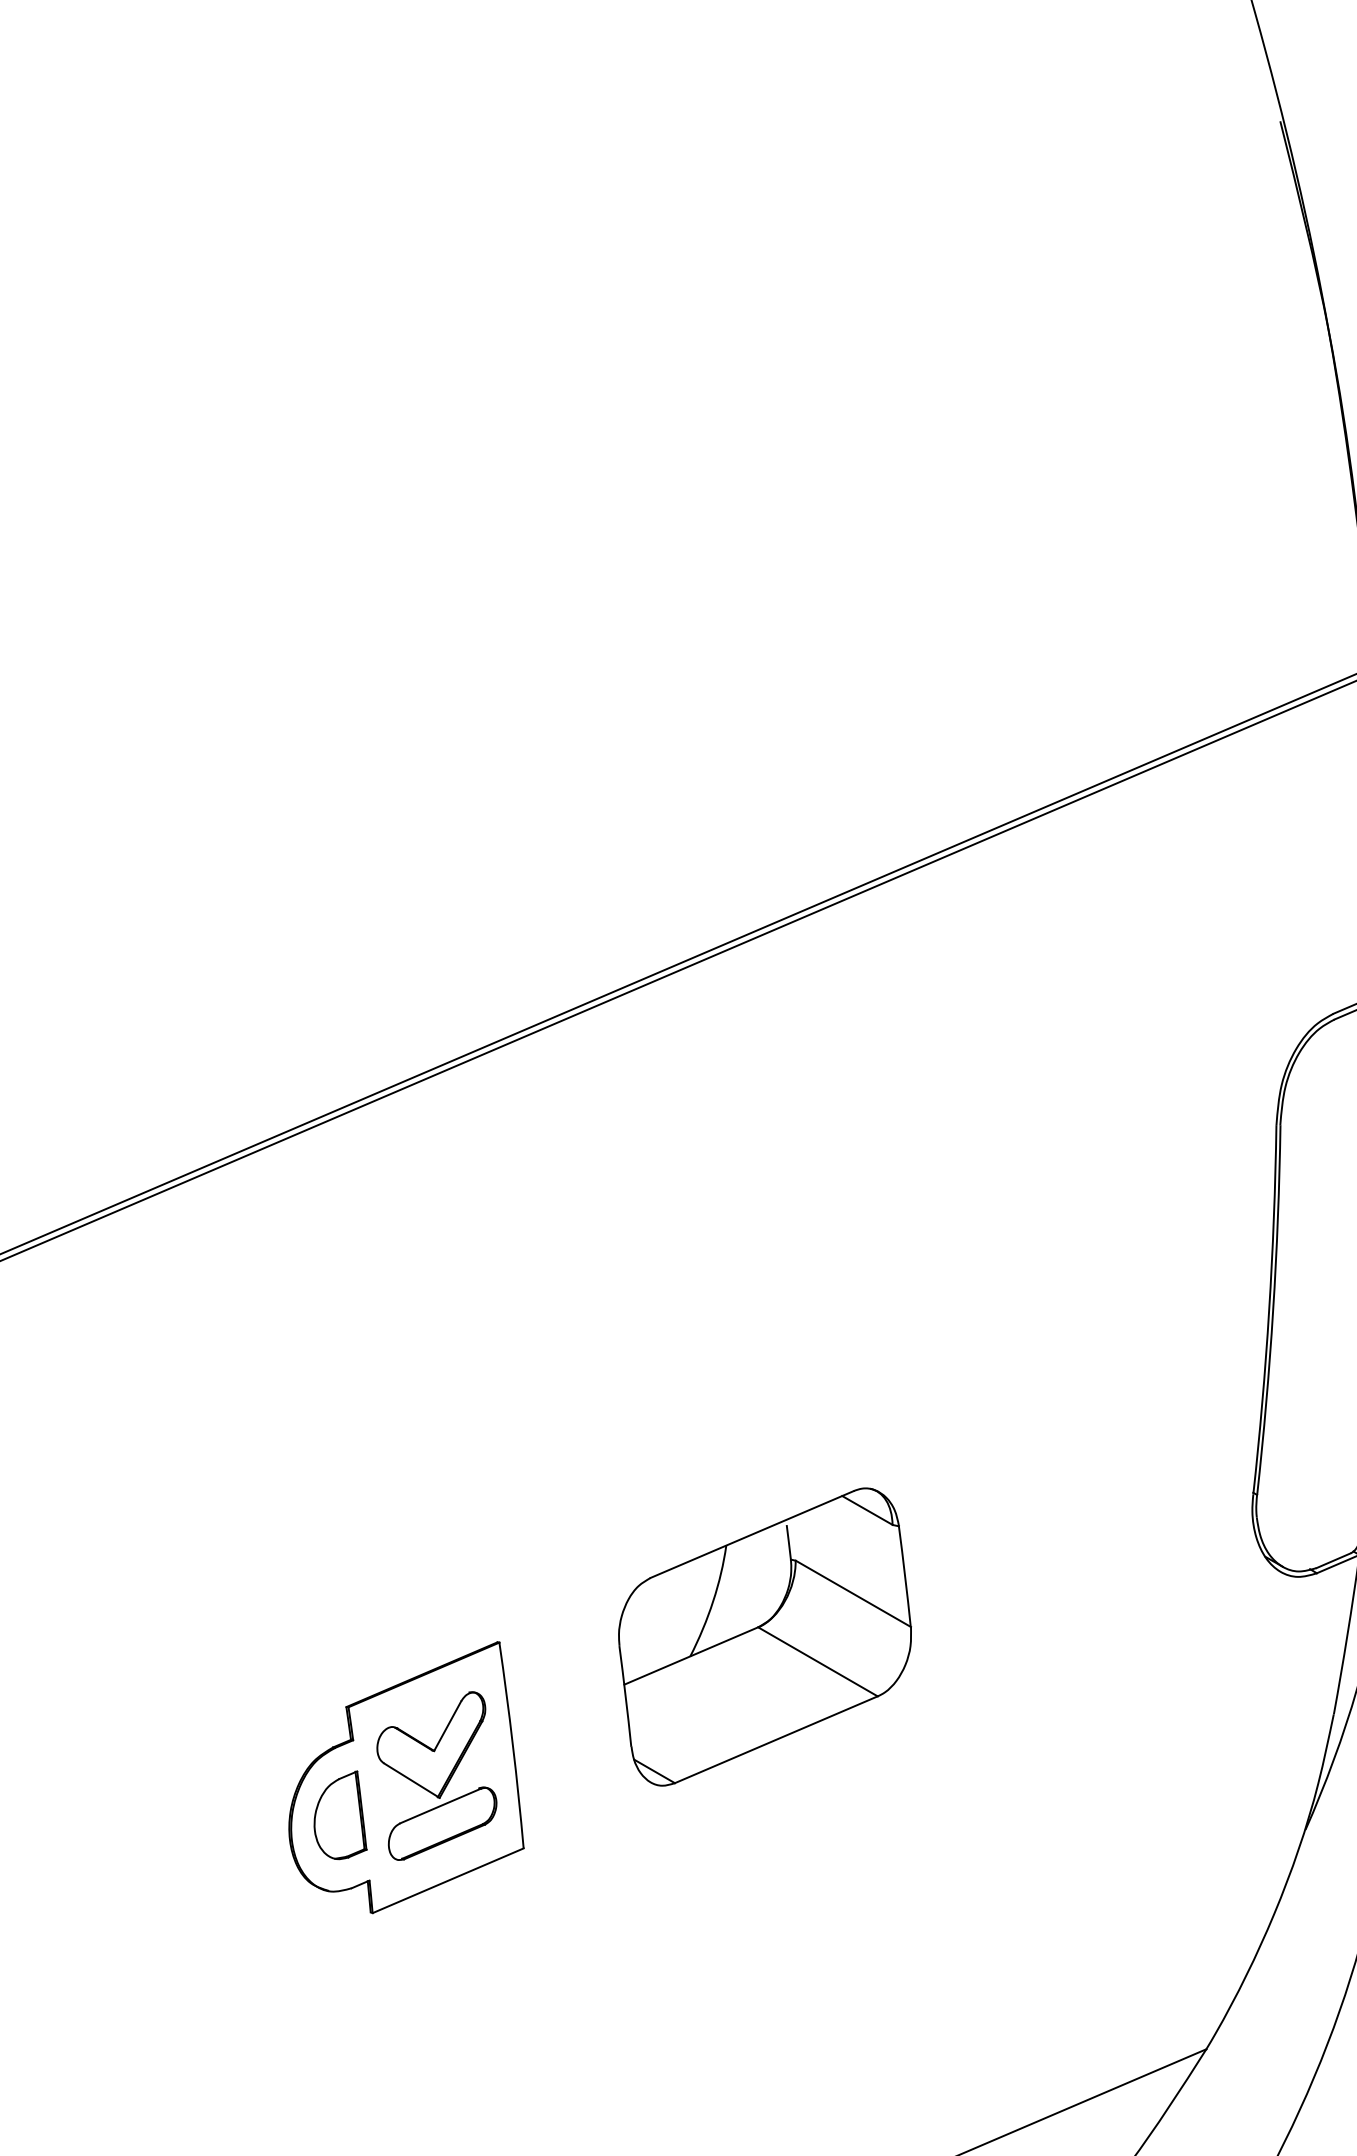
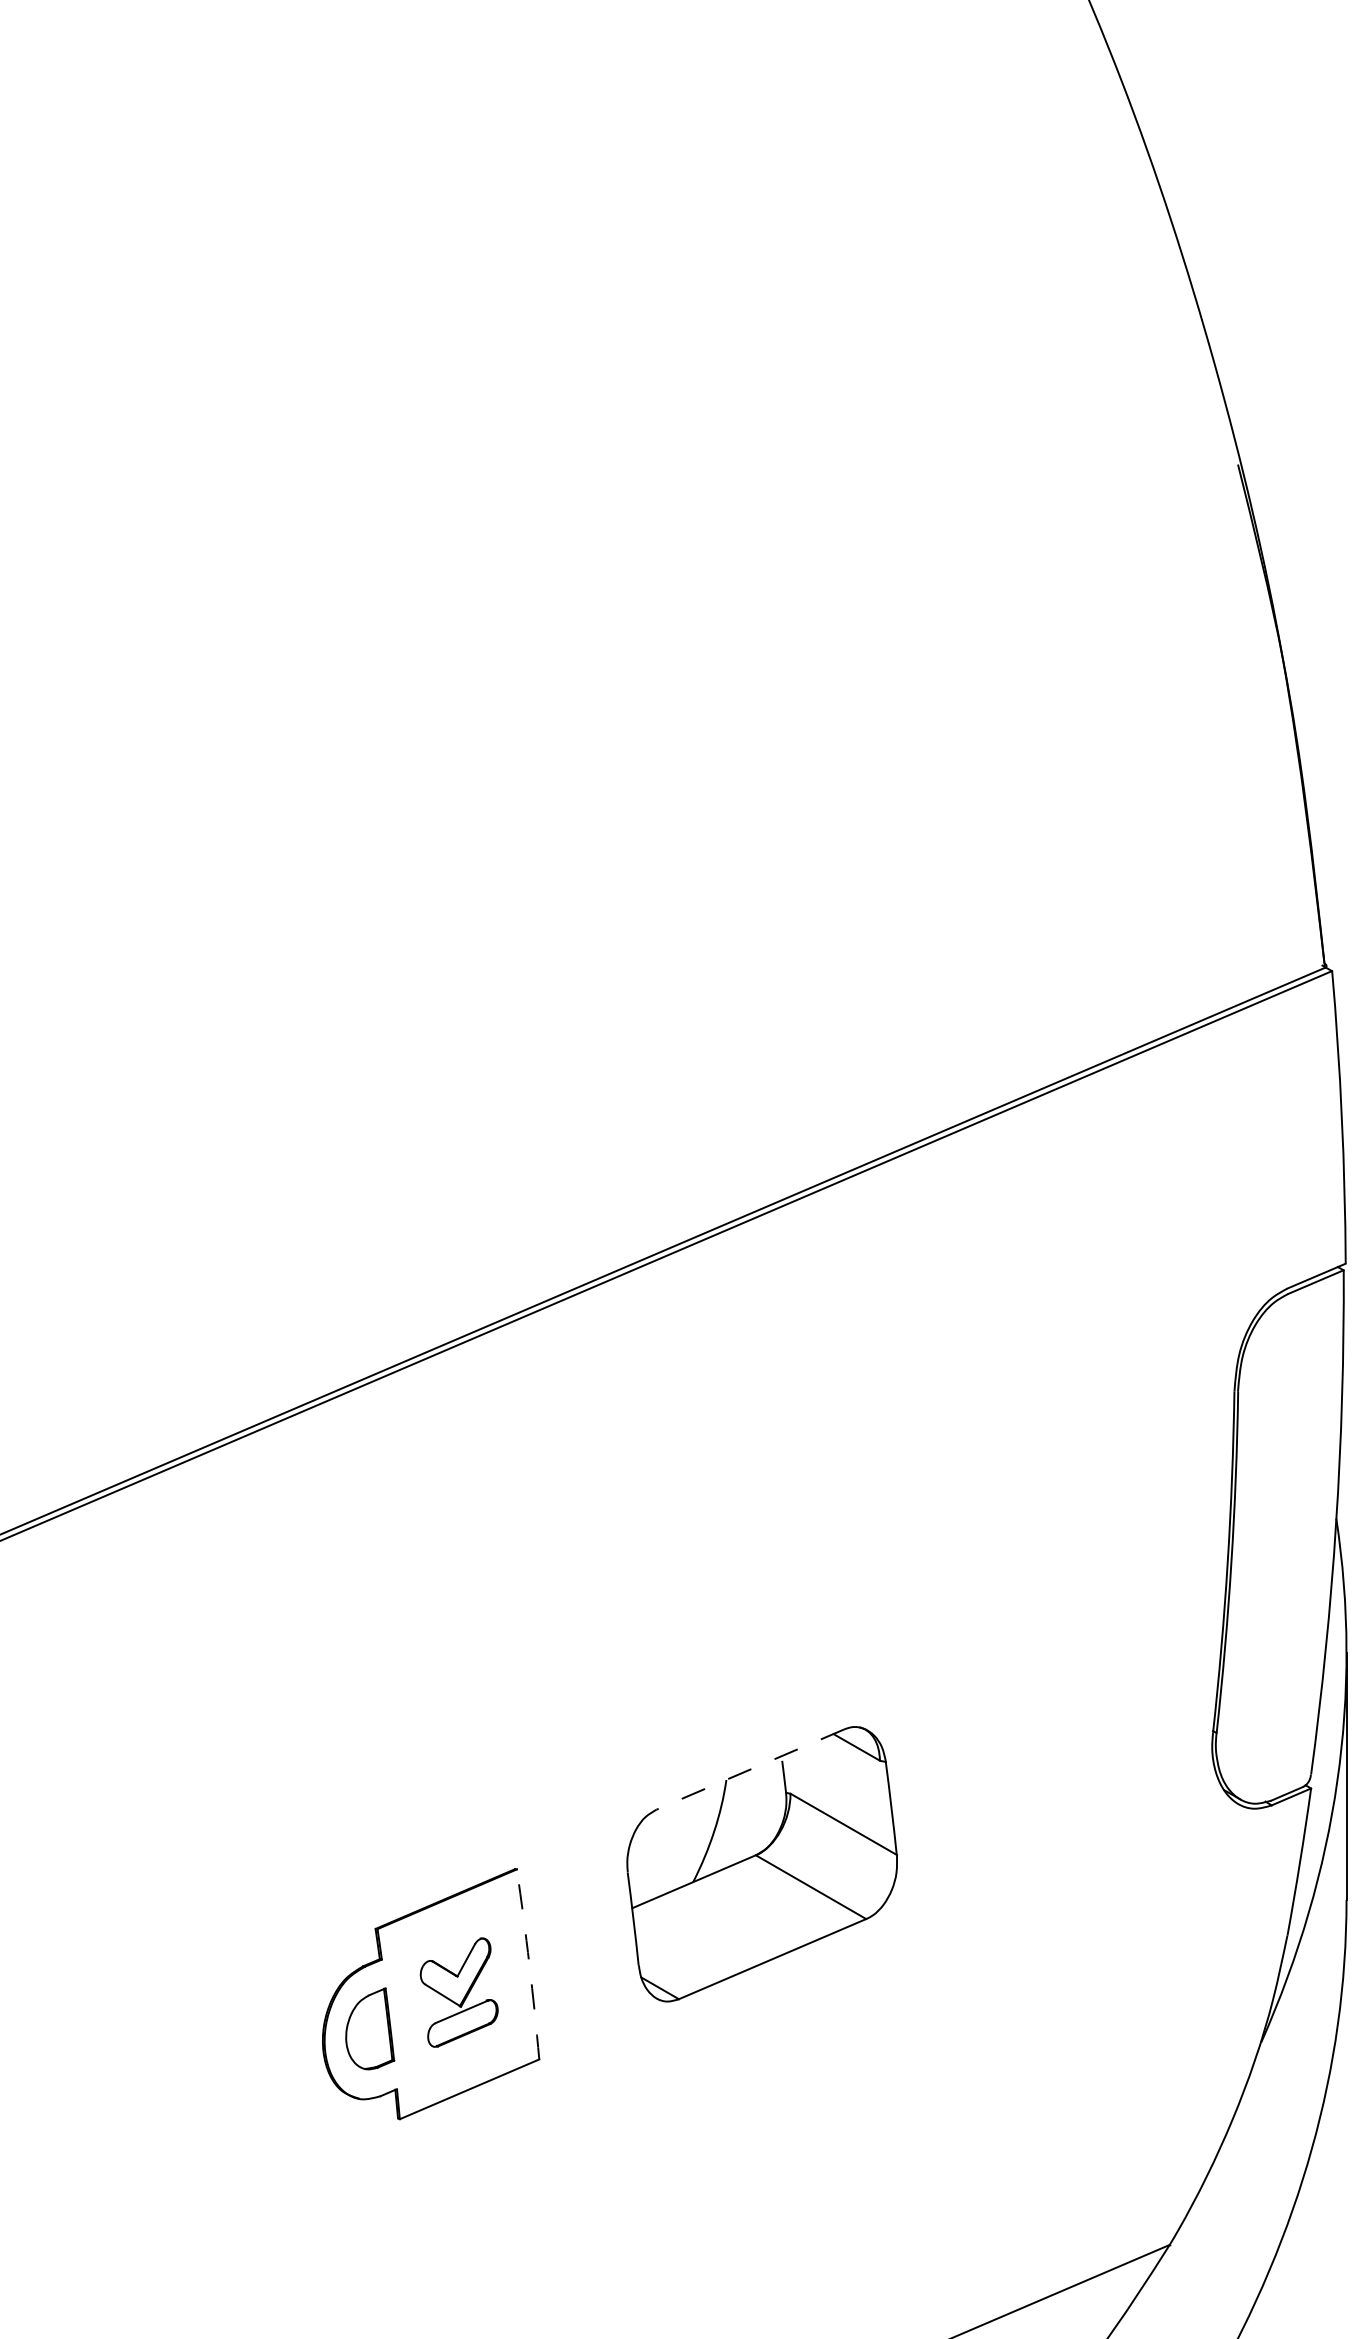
line: (752, 1534) -> (750, 1769), solid -> dashed
arc: (513, 1745) -> (529, 1964), solid -> dashed
part: (437, 1775) -> (459, 1992), size x0.7

